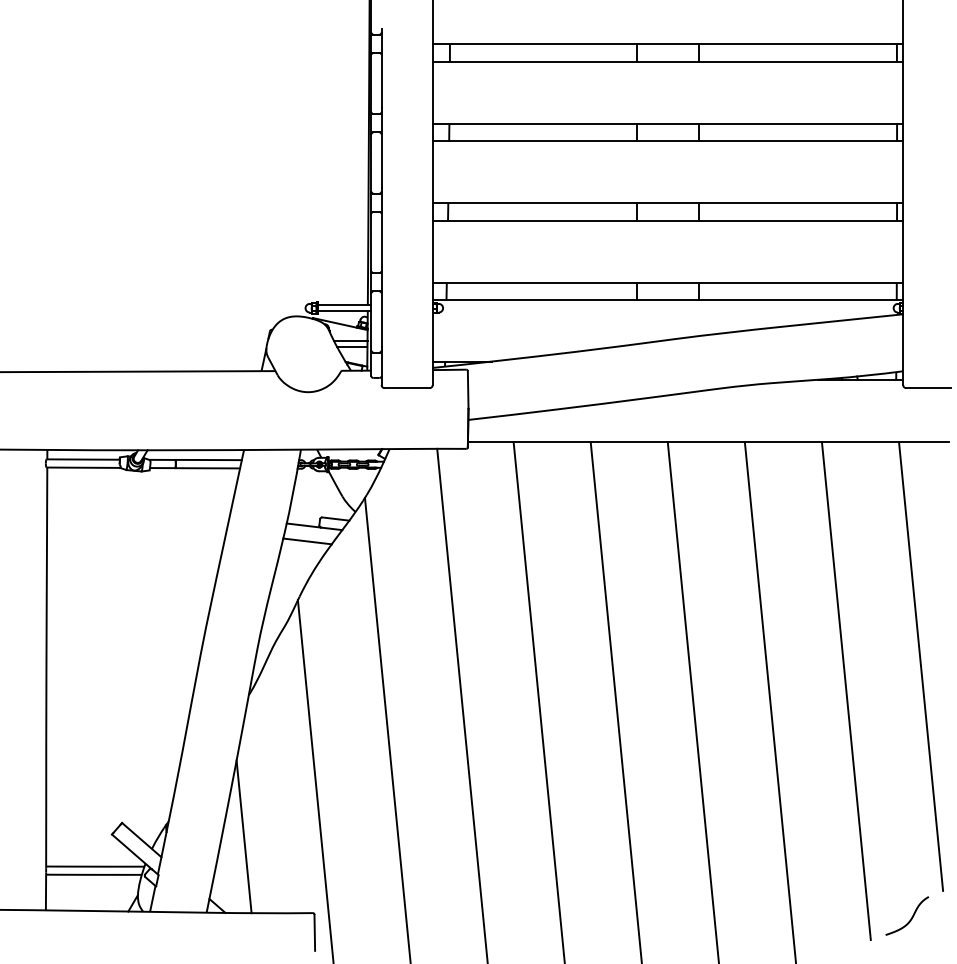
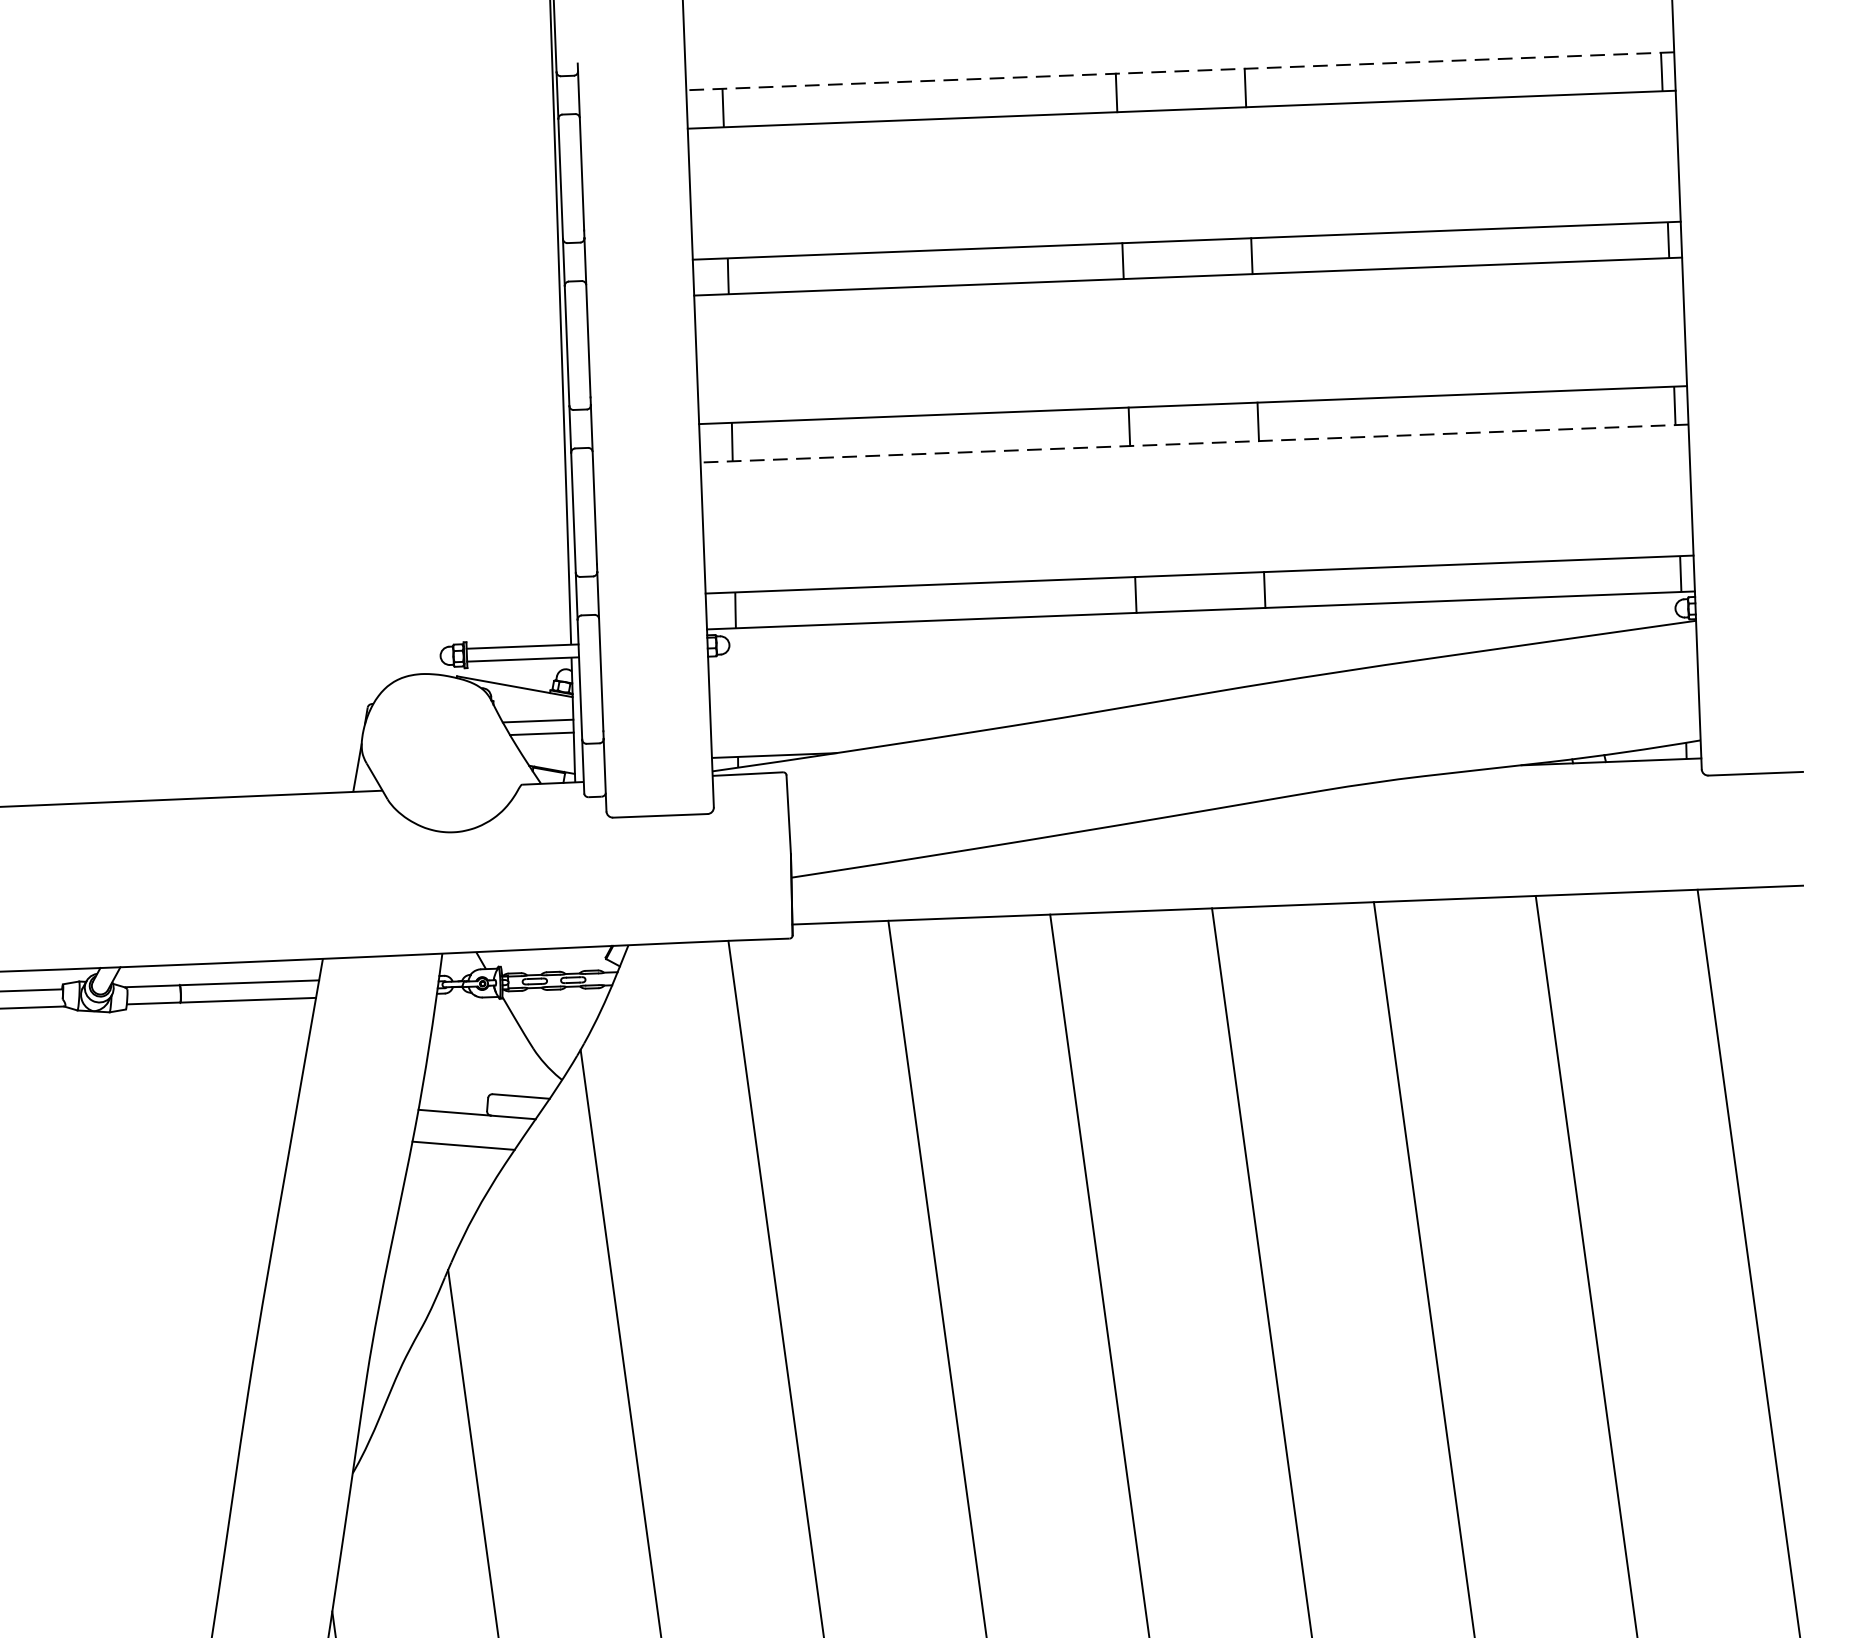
line: (667, 43) -> (1179, 71), solid -> dashed
line: (667, 220) -> (1193, 442), solid -> dashed

